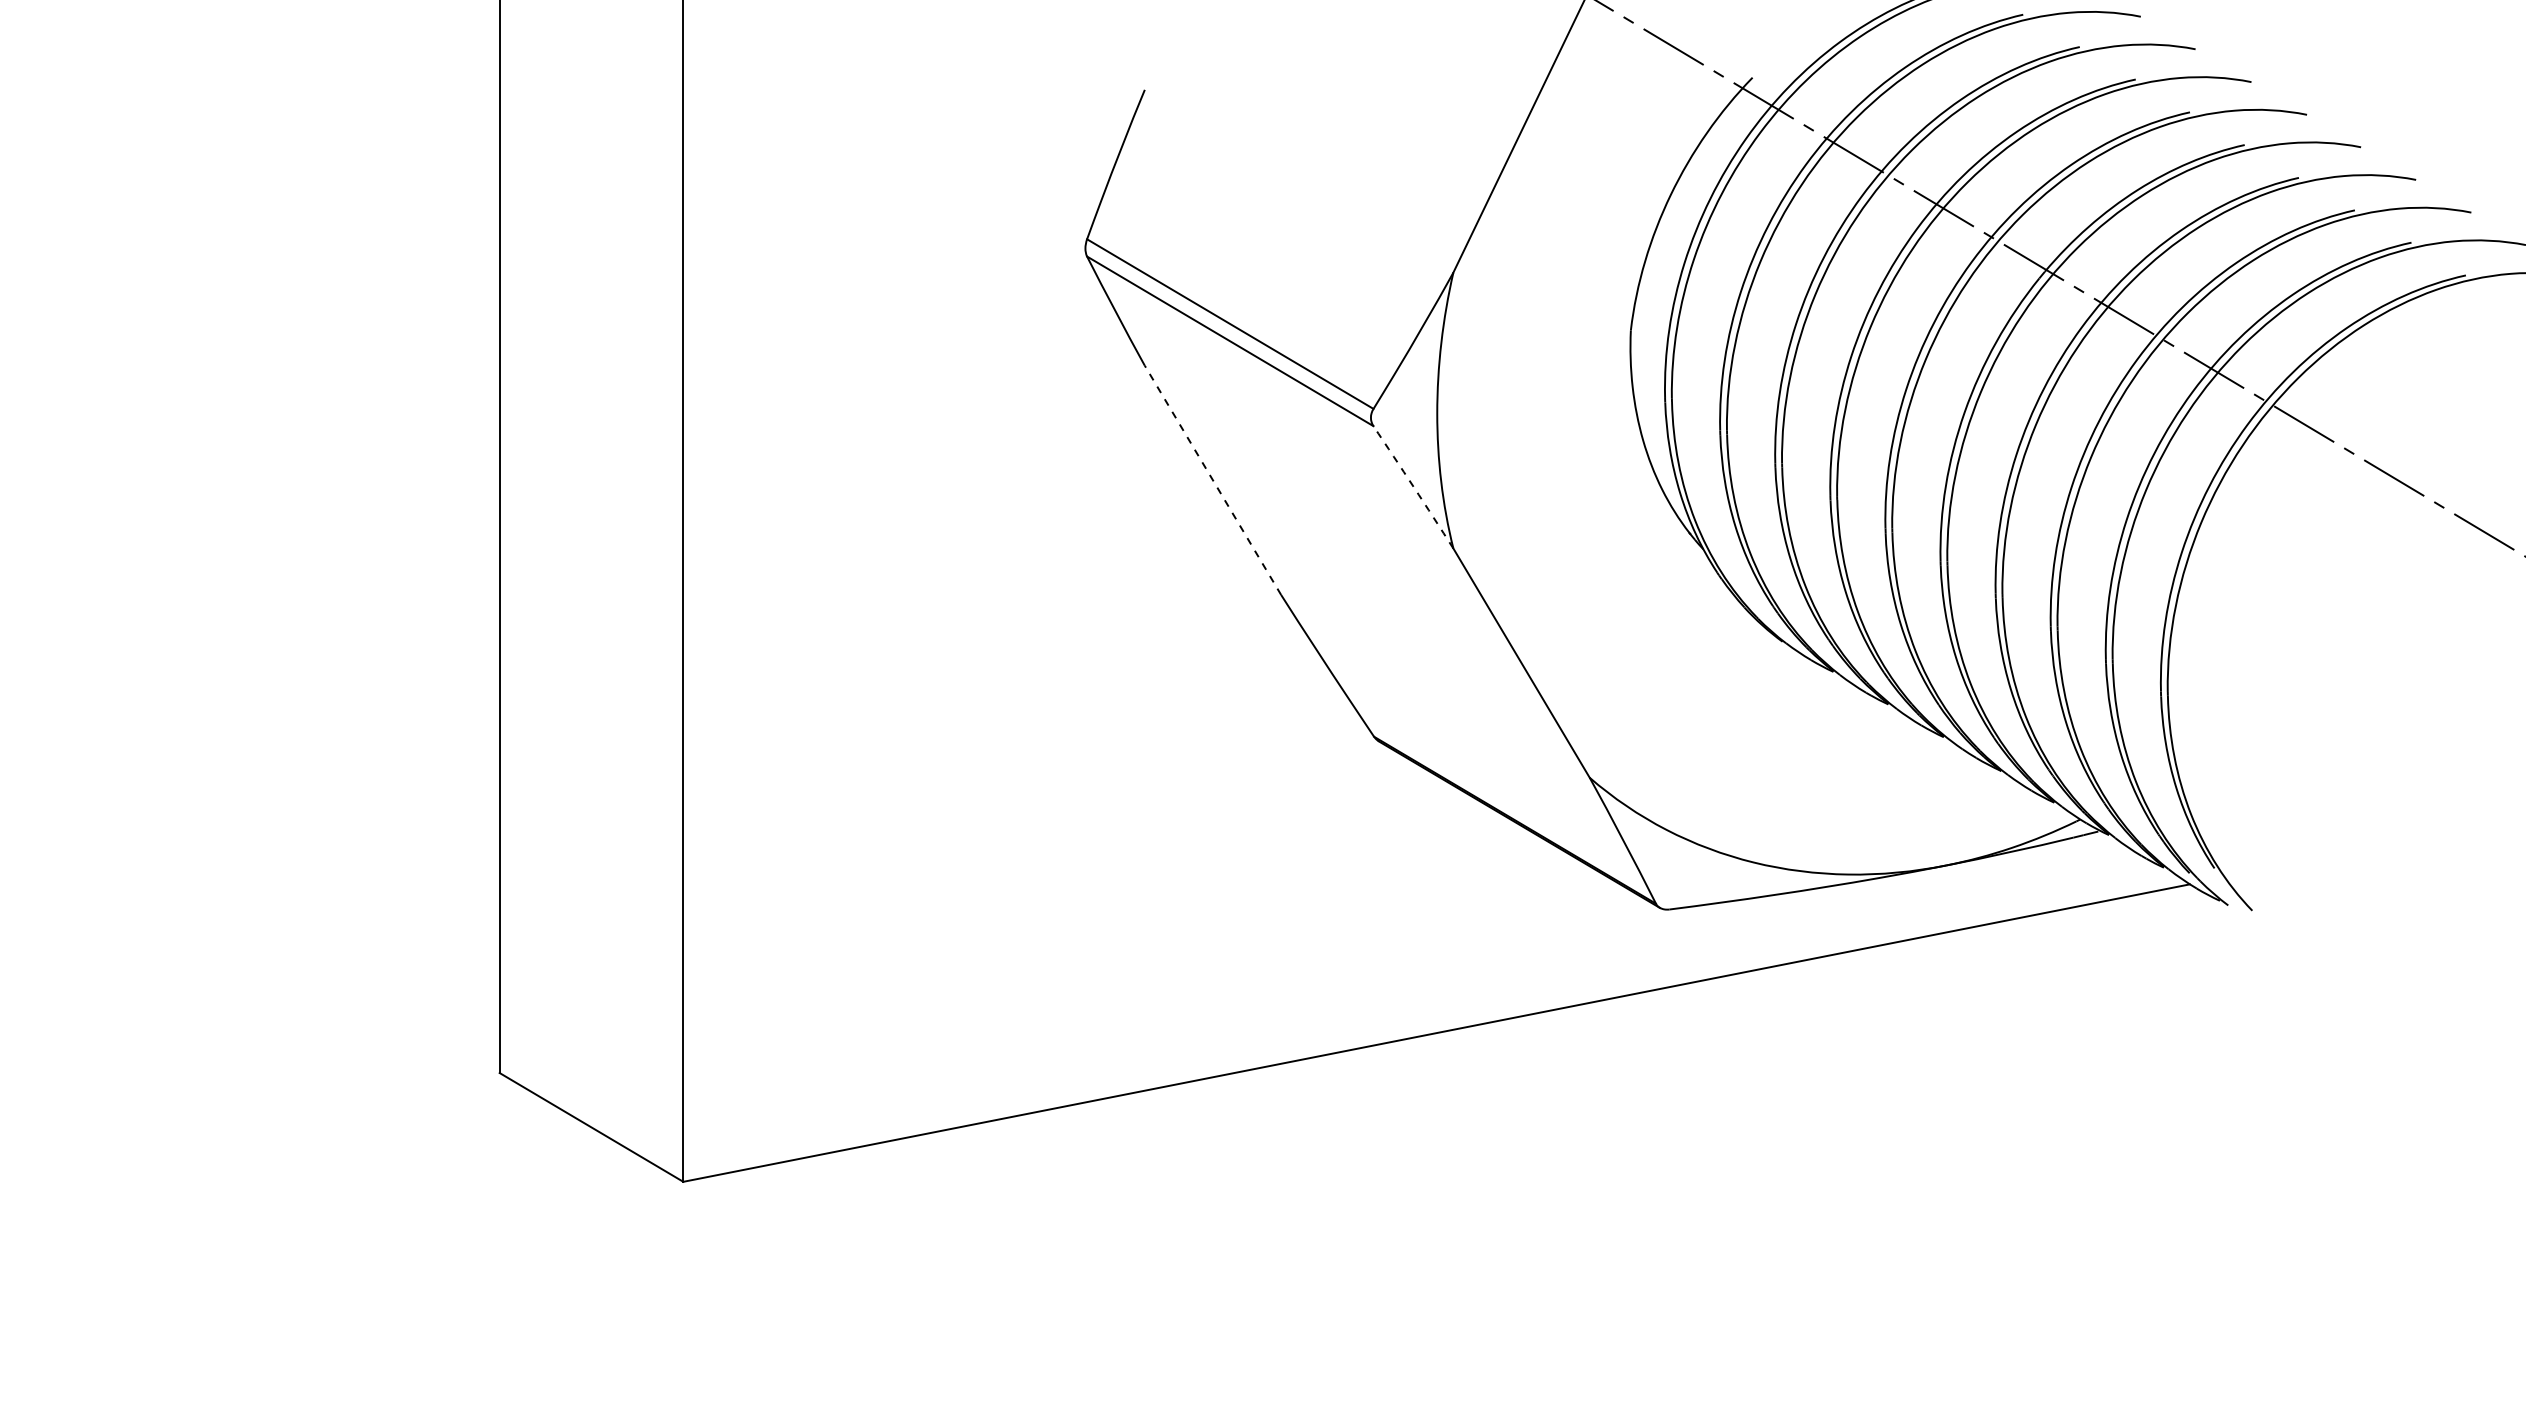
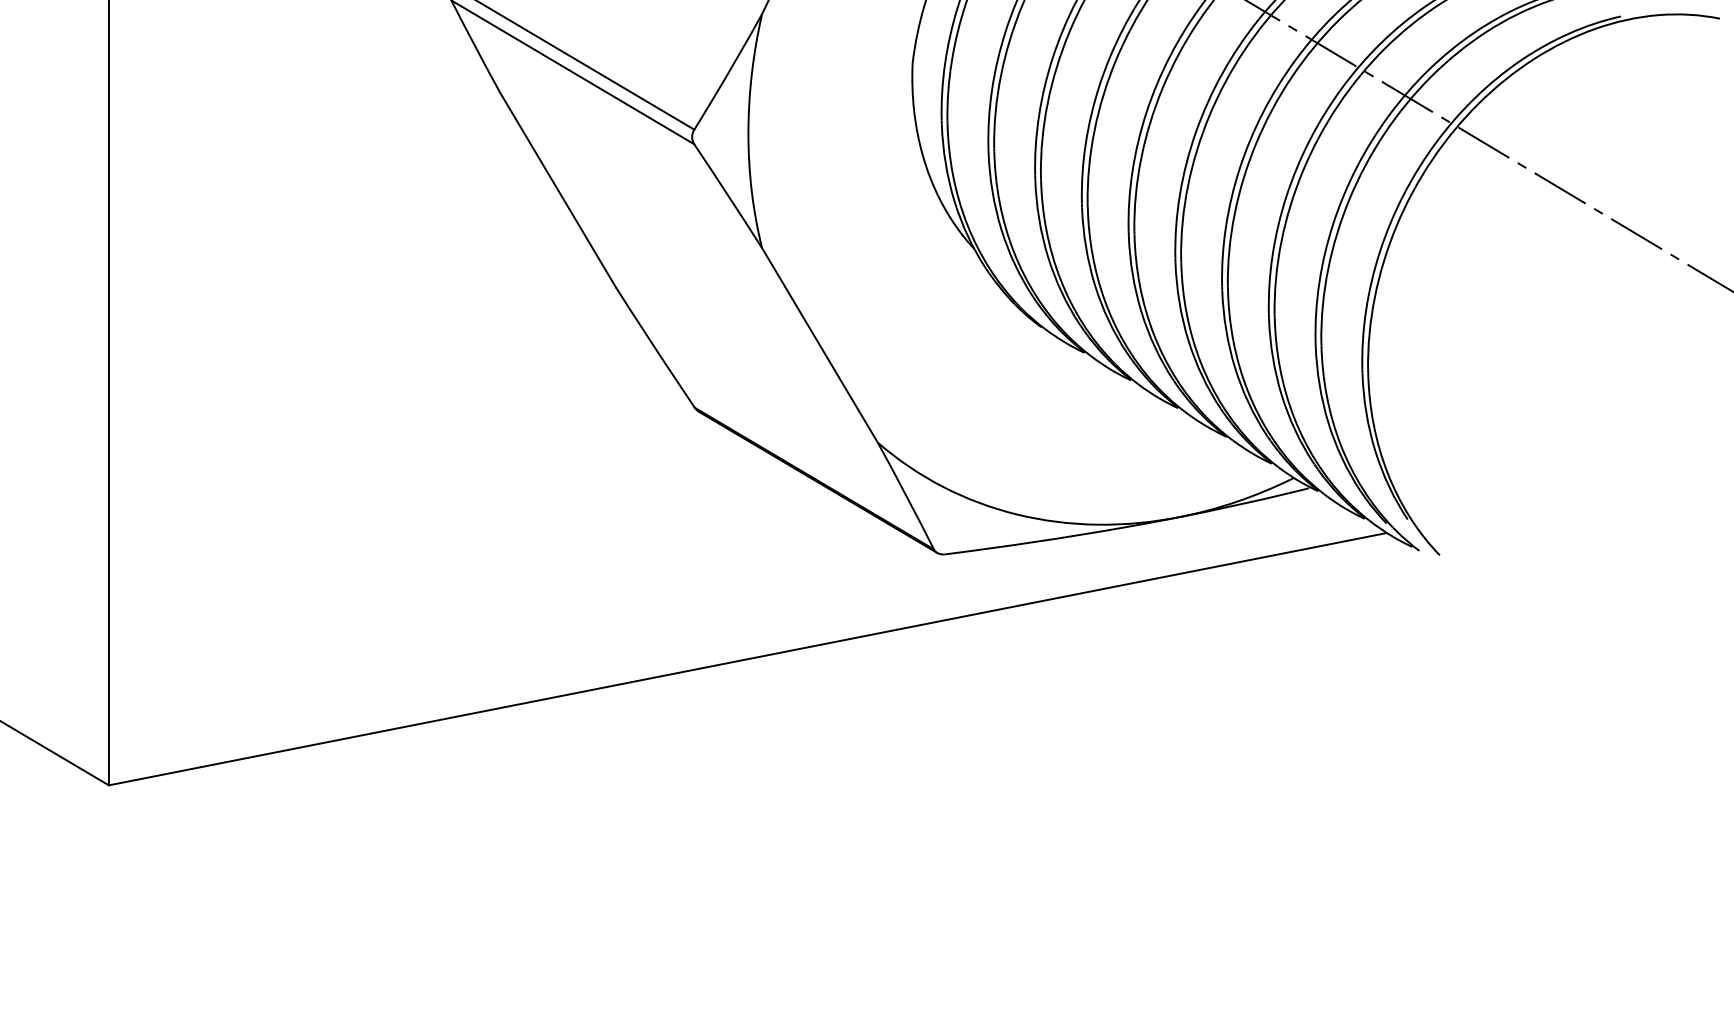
line: (1212, 479) -> (557, 189), dashed -> solid
arc: (1413, 487) -> (728, 196), dashed -> solid

